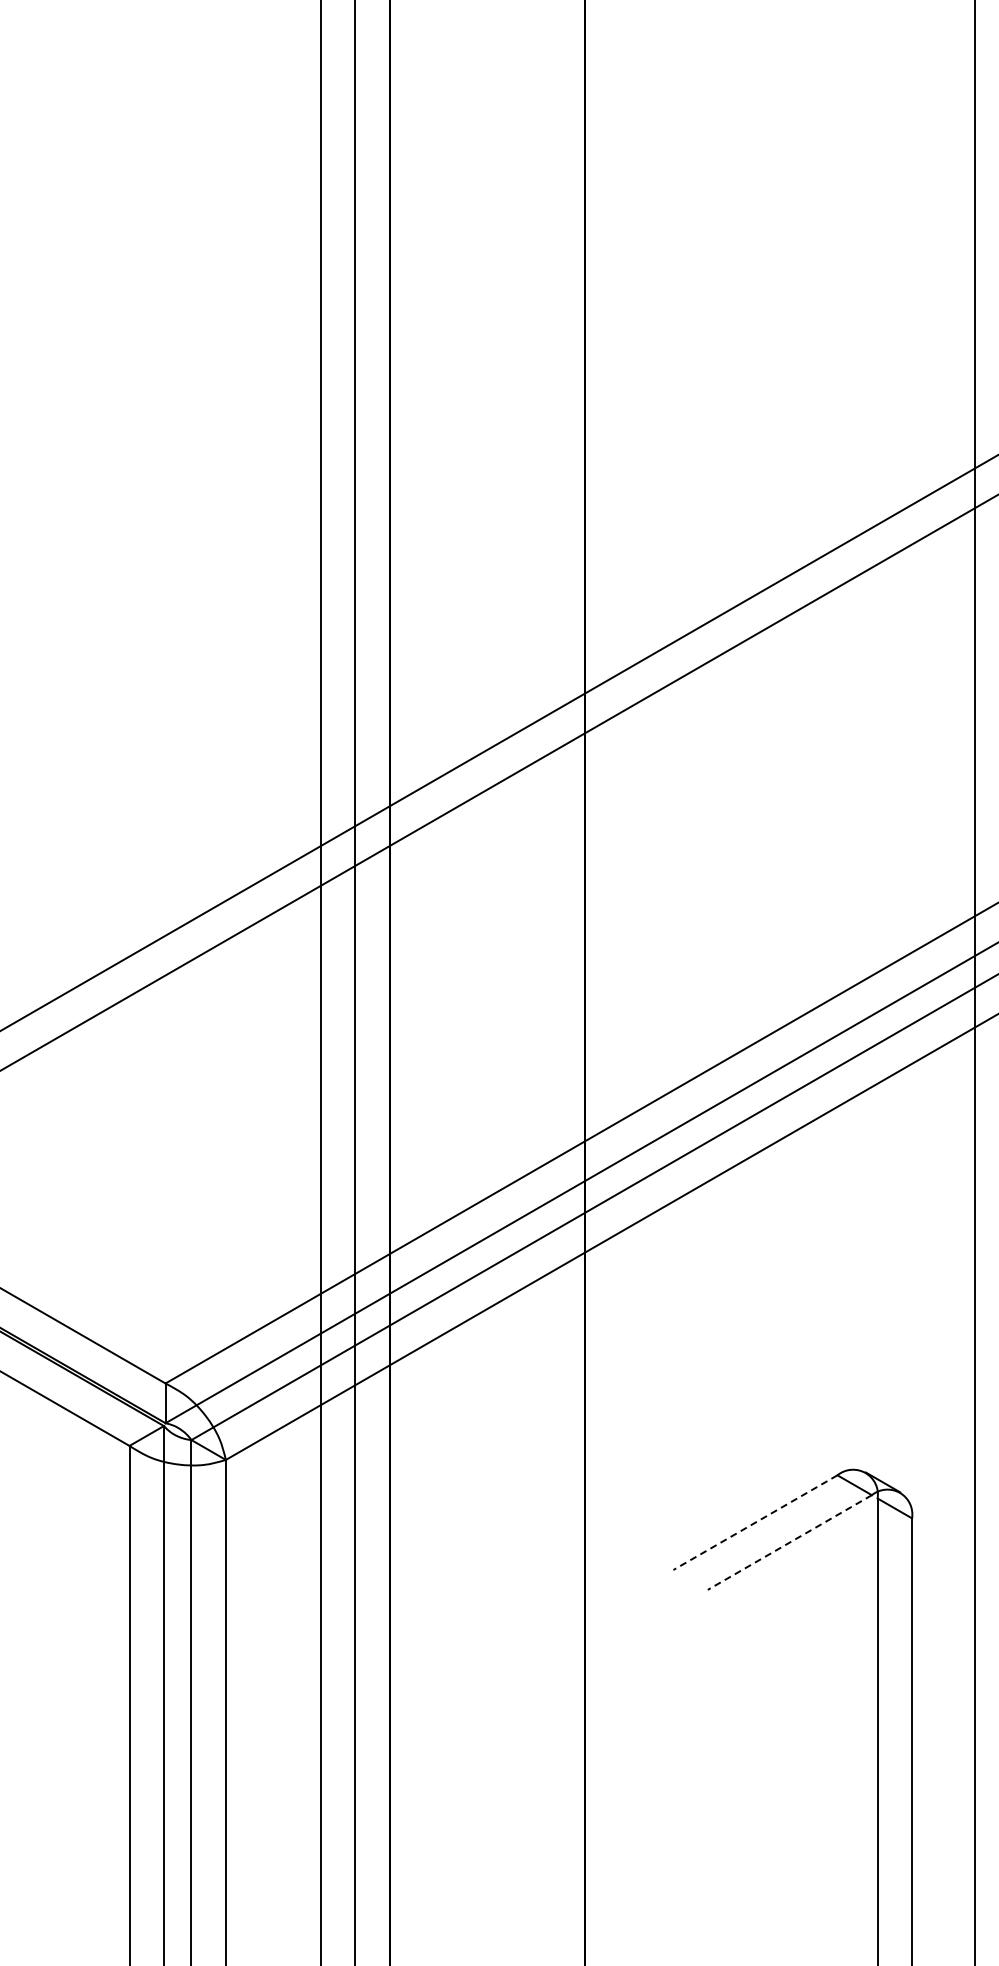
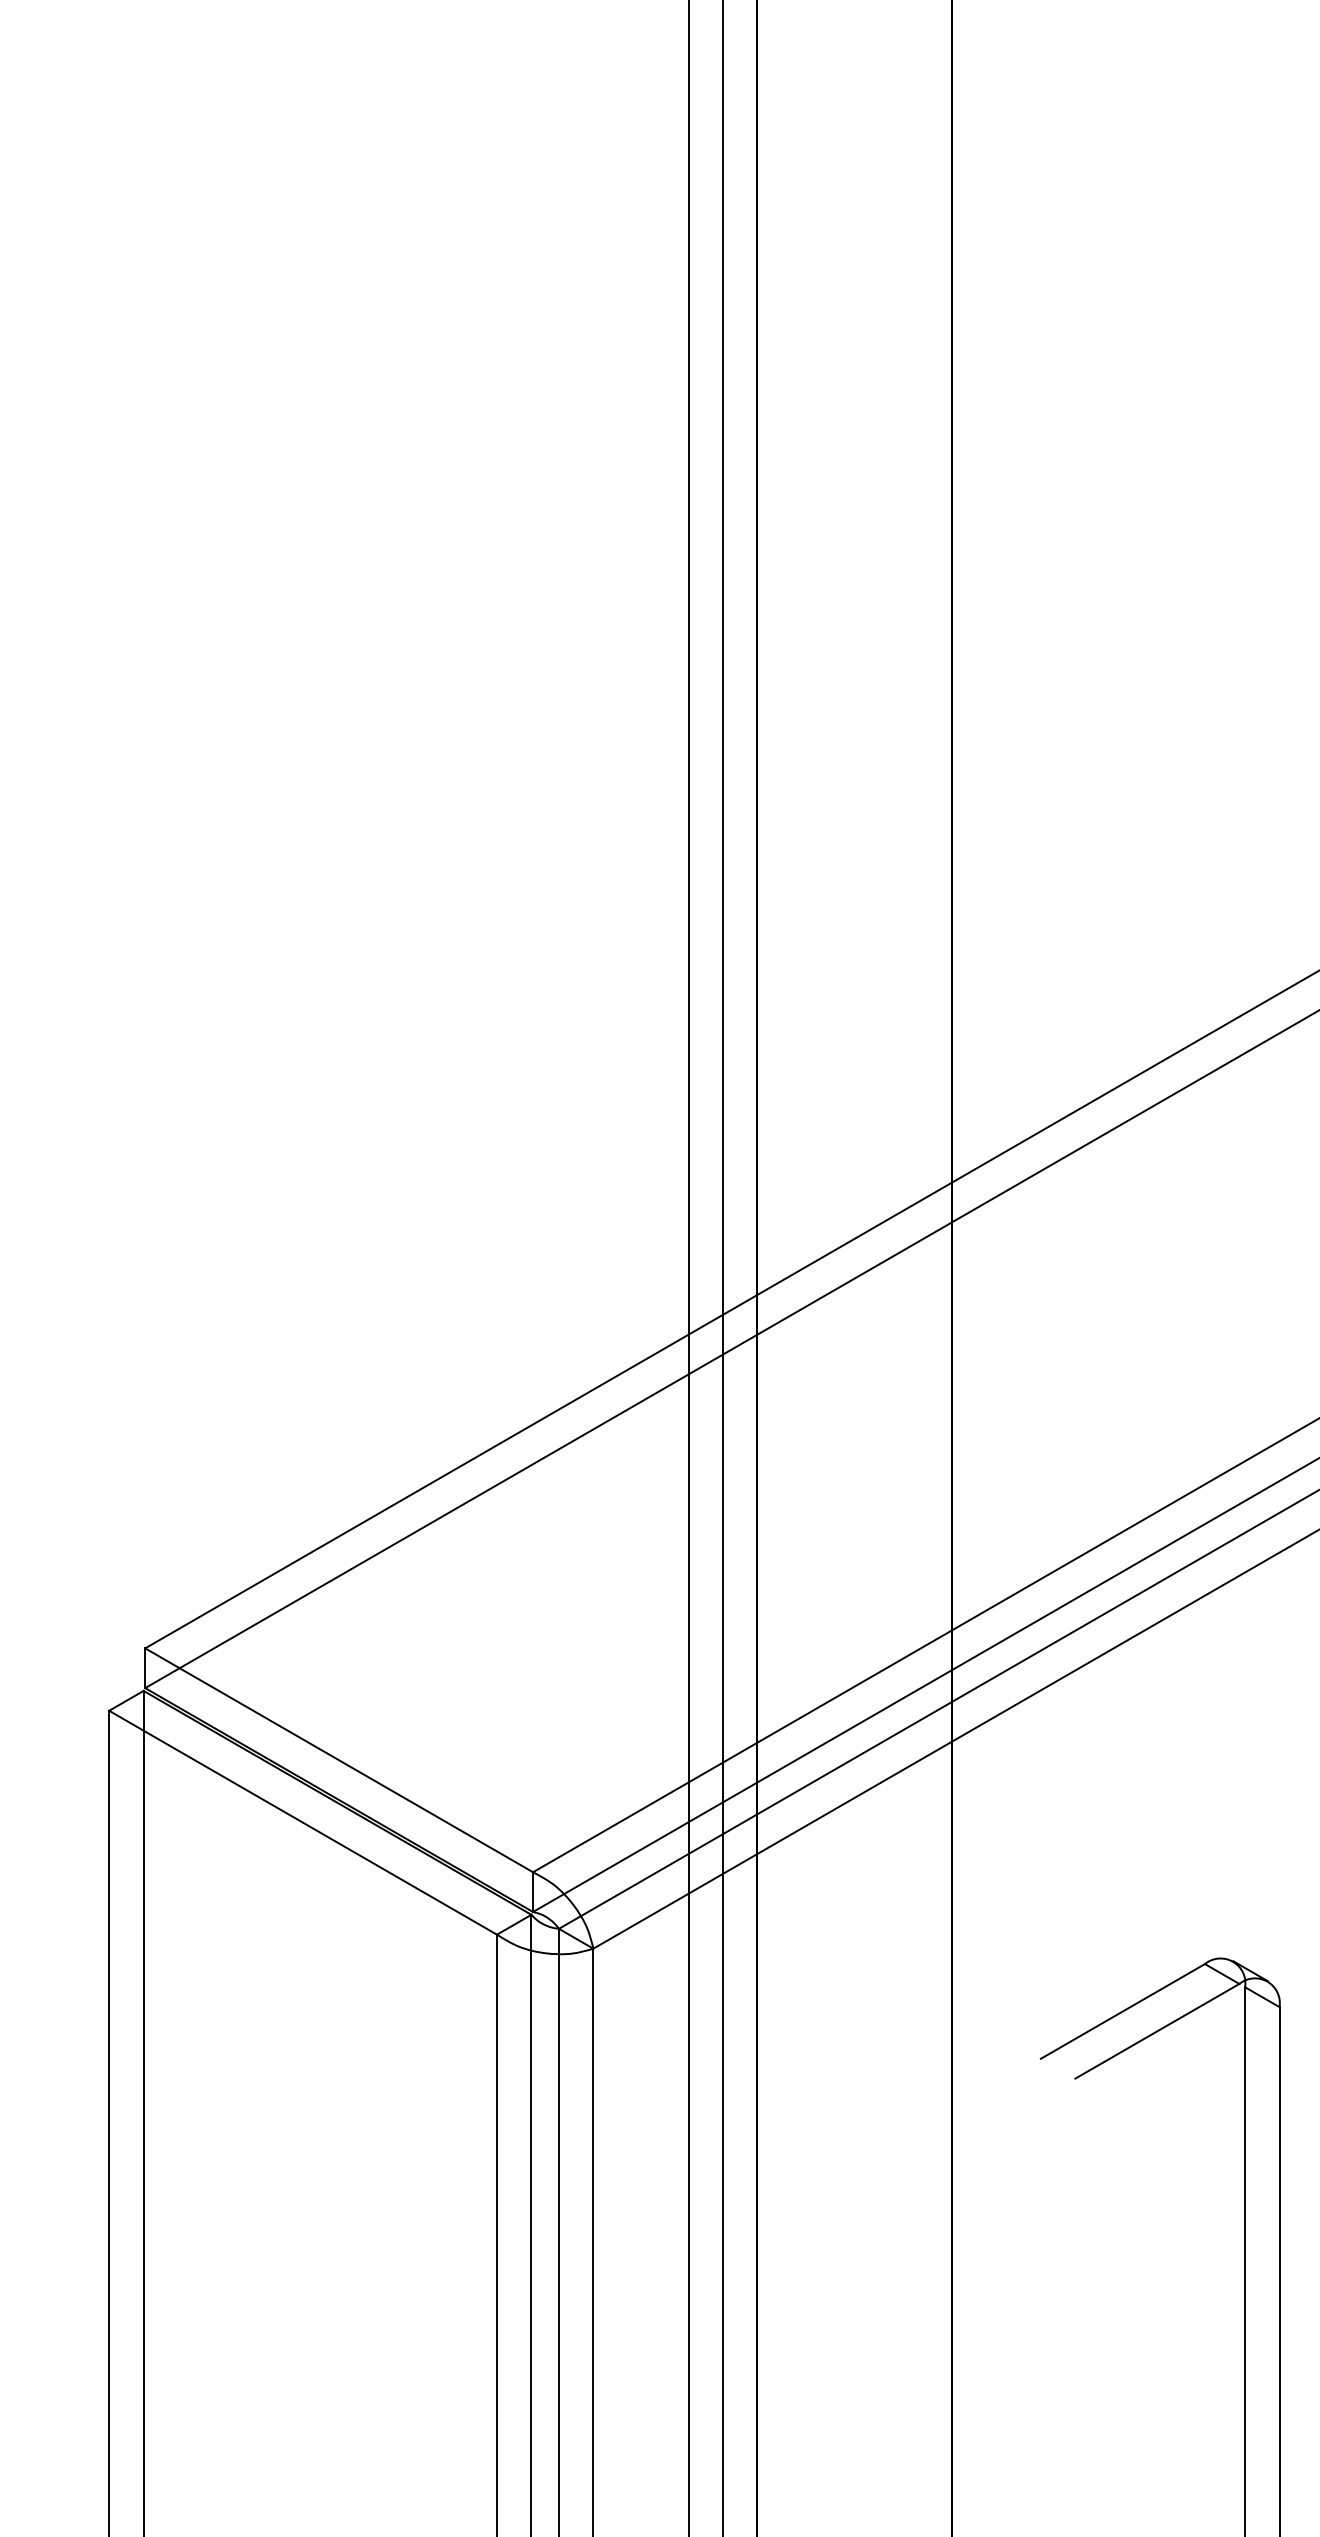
line: (755, 1522) -> (1122, 2011), dashed -> solid
line: (790, 1542) -> (1157, 2031), dashed -> solid

